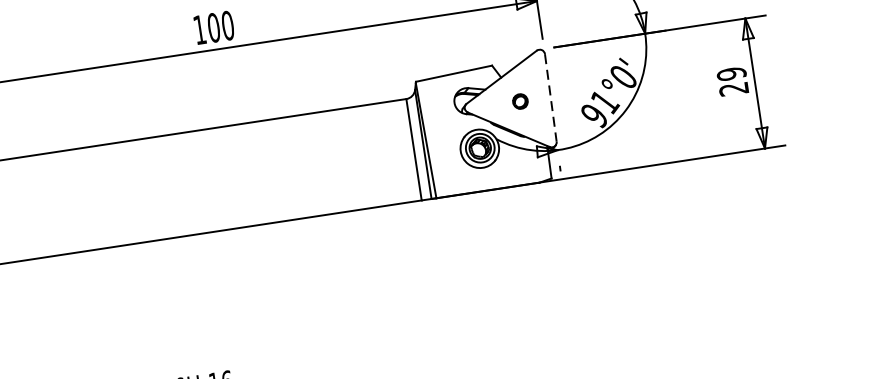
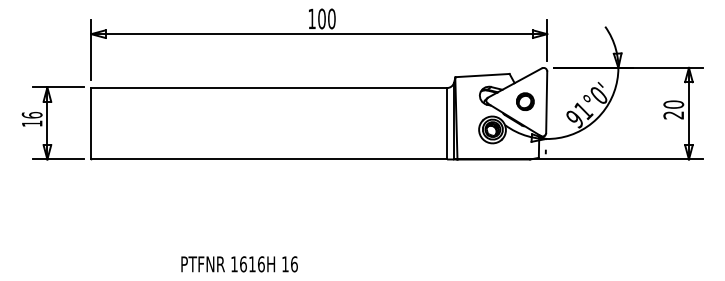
text: (731, 73) -> (673, 104), 29 -> 20
line: (550, 98) -> (546, 102), dashed -> solid
part: (520, 101) -> (525, 101), size x1.67

